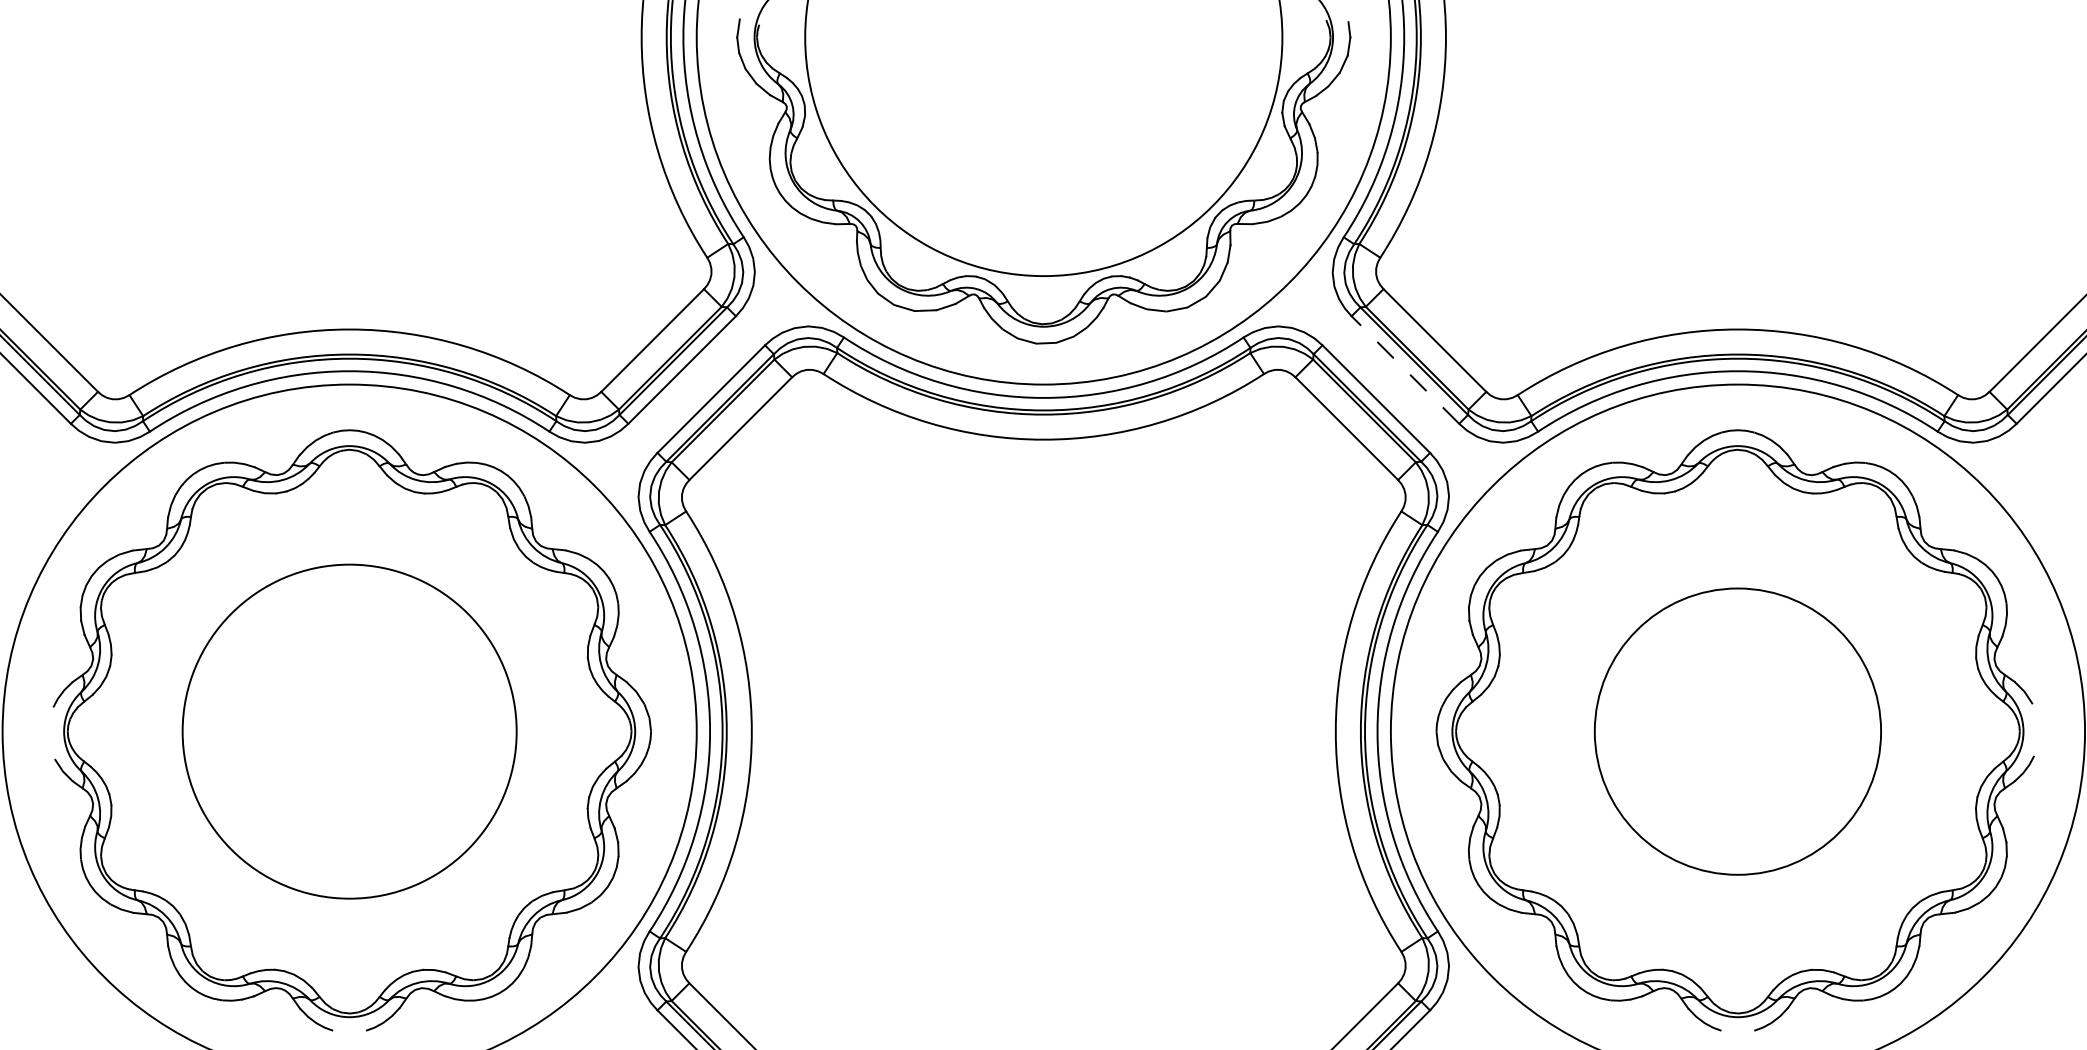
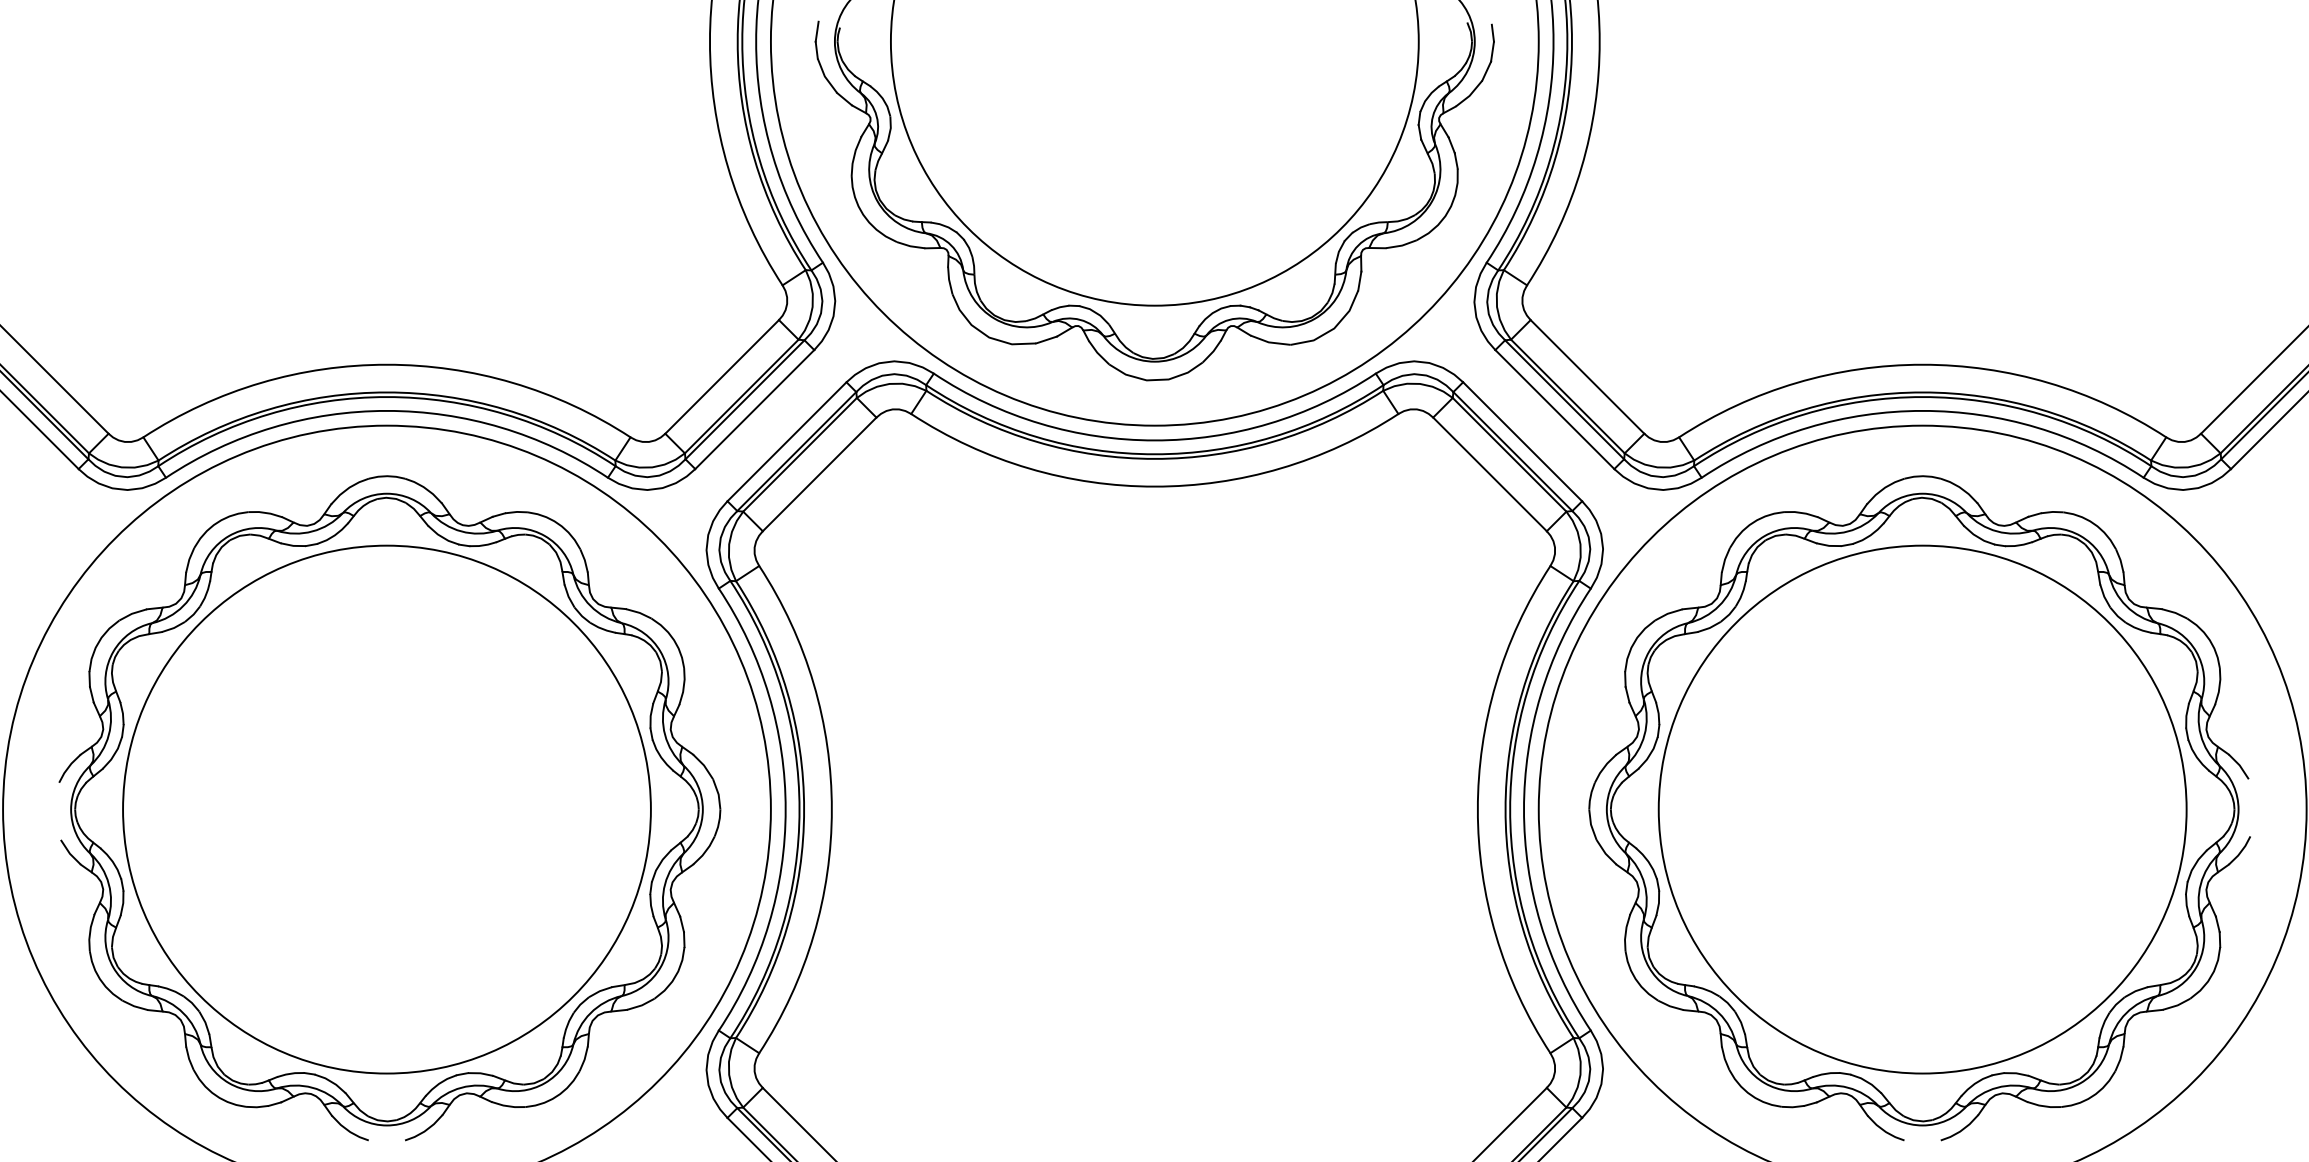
line: (1405, 369) -> (1554, 409), dashed -> solid
circle: (349, 731) -> (386, 809), size x1.43
circle: (1737, 731) -> (1922, 809), size x1.67

